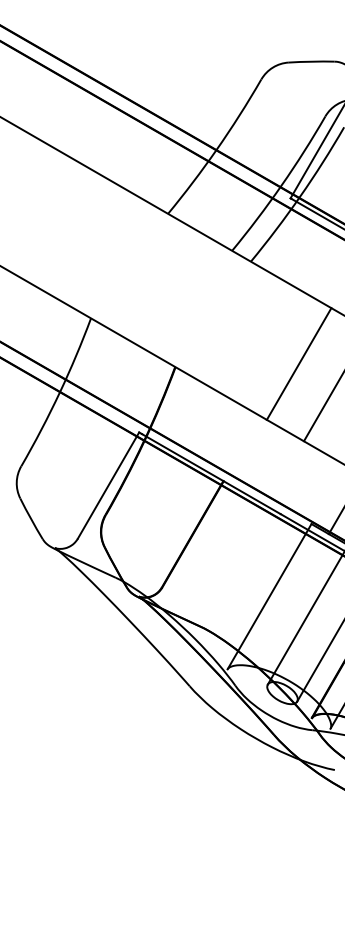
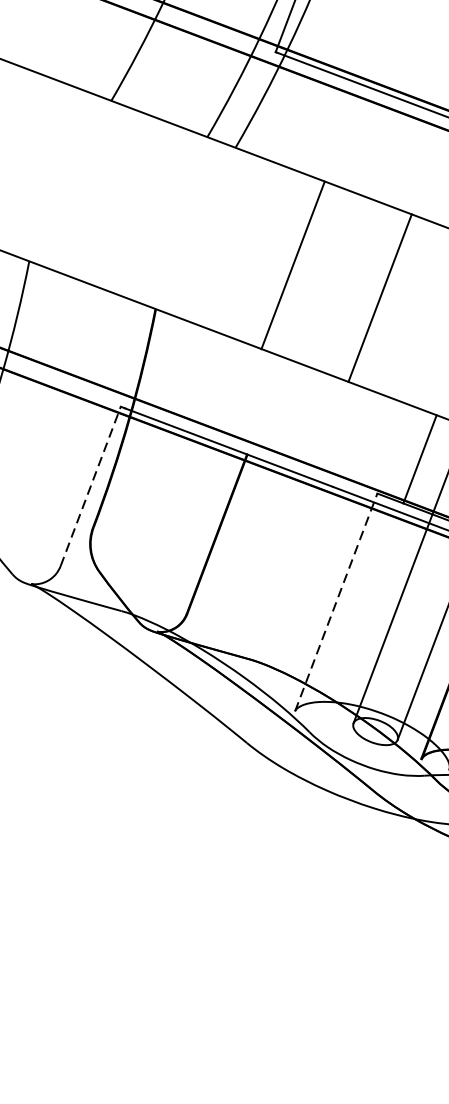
line: (298, 363) -> (292, 264), moved
line: (108, 485) -> (90, 486), solid -> dashed
line: (269, 596) -> (336, 602), solid -> dashed

